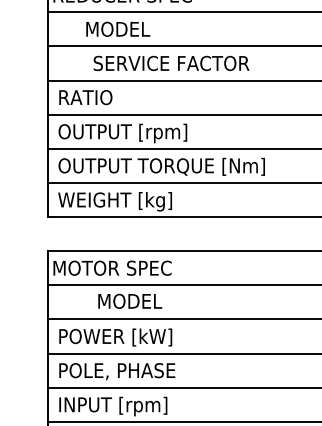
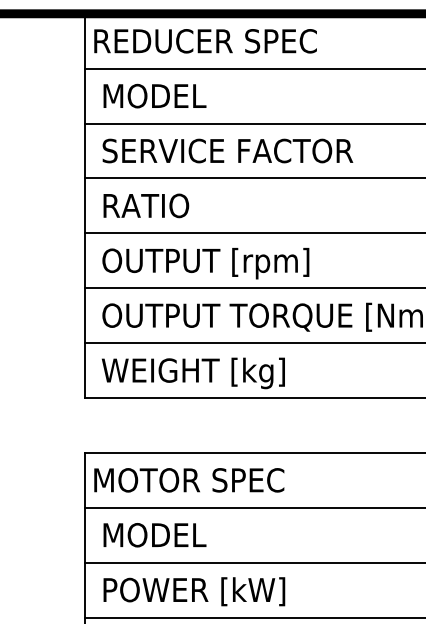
text: (118, 28) -> (155, 94), moved
text: (171, 63) -> (227, 151), moved
text: (130, 300) -> (155, 533), moved

